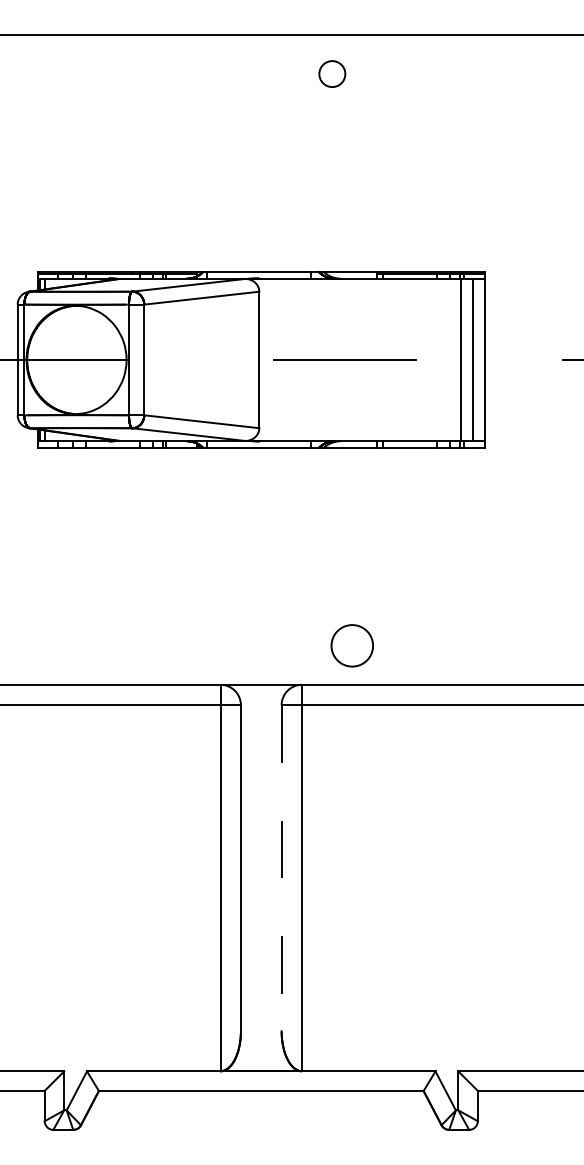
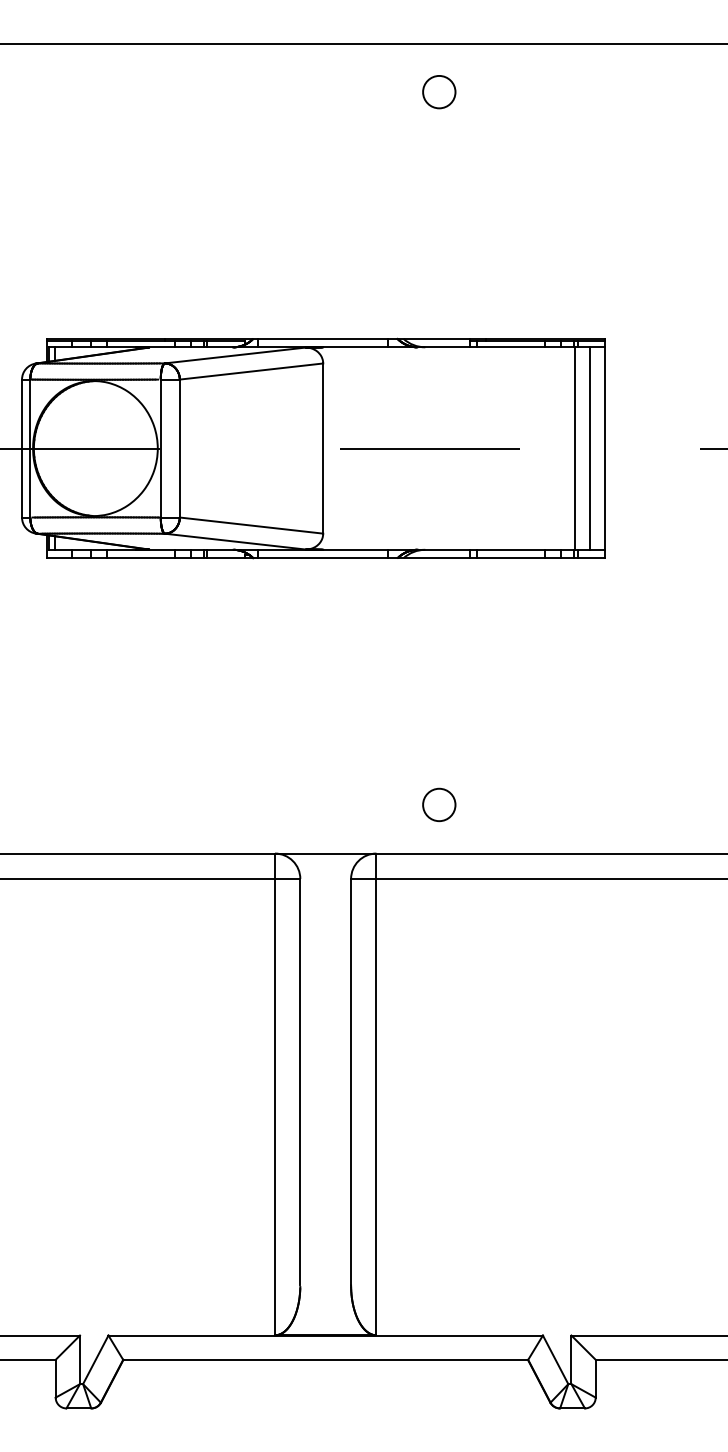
circle: (332, 74) -> (439, 92), moved
circle: (352, 645) -> (439, 804), size x0.62
line: (281, 868) -> (351, 1082), dashed -> solid

